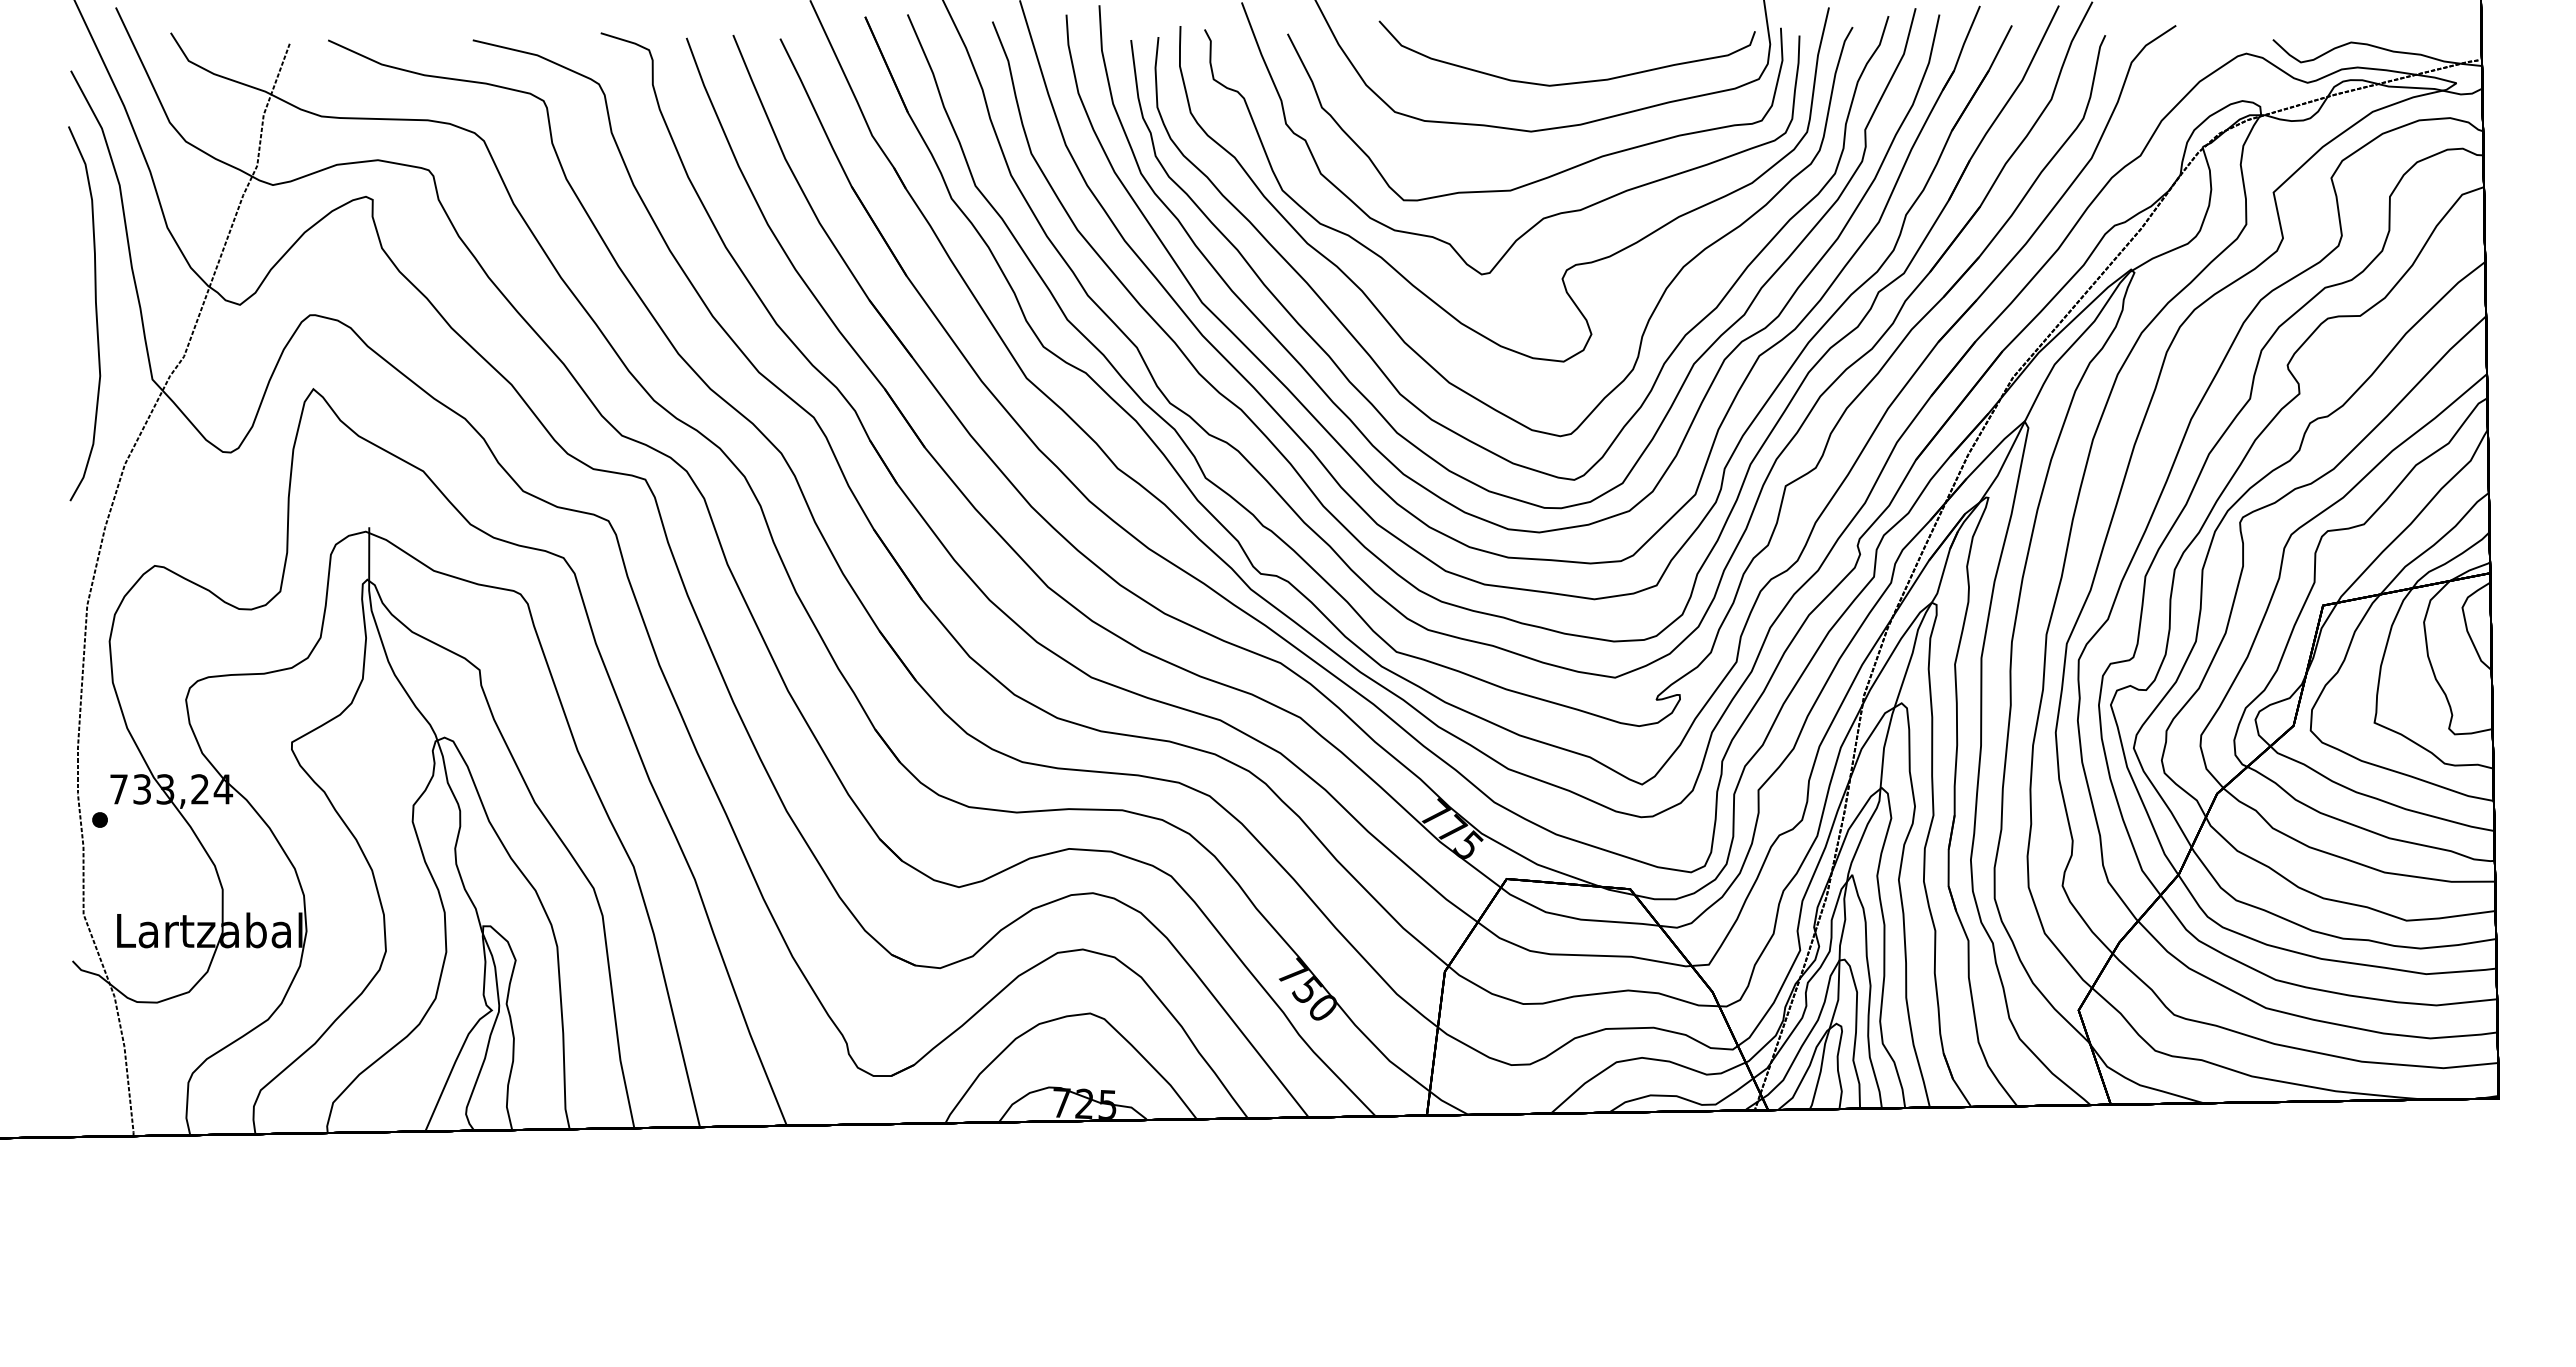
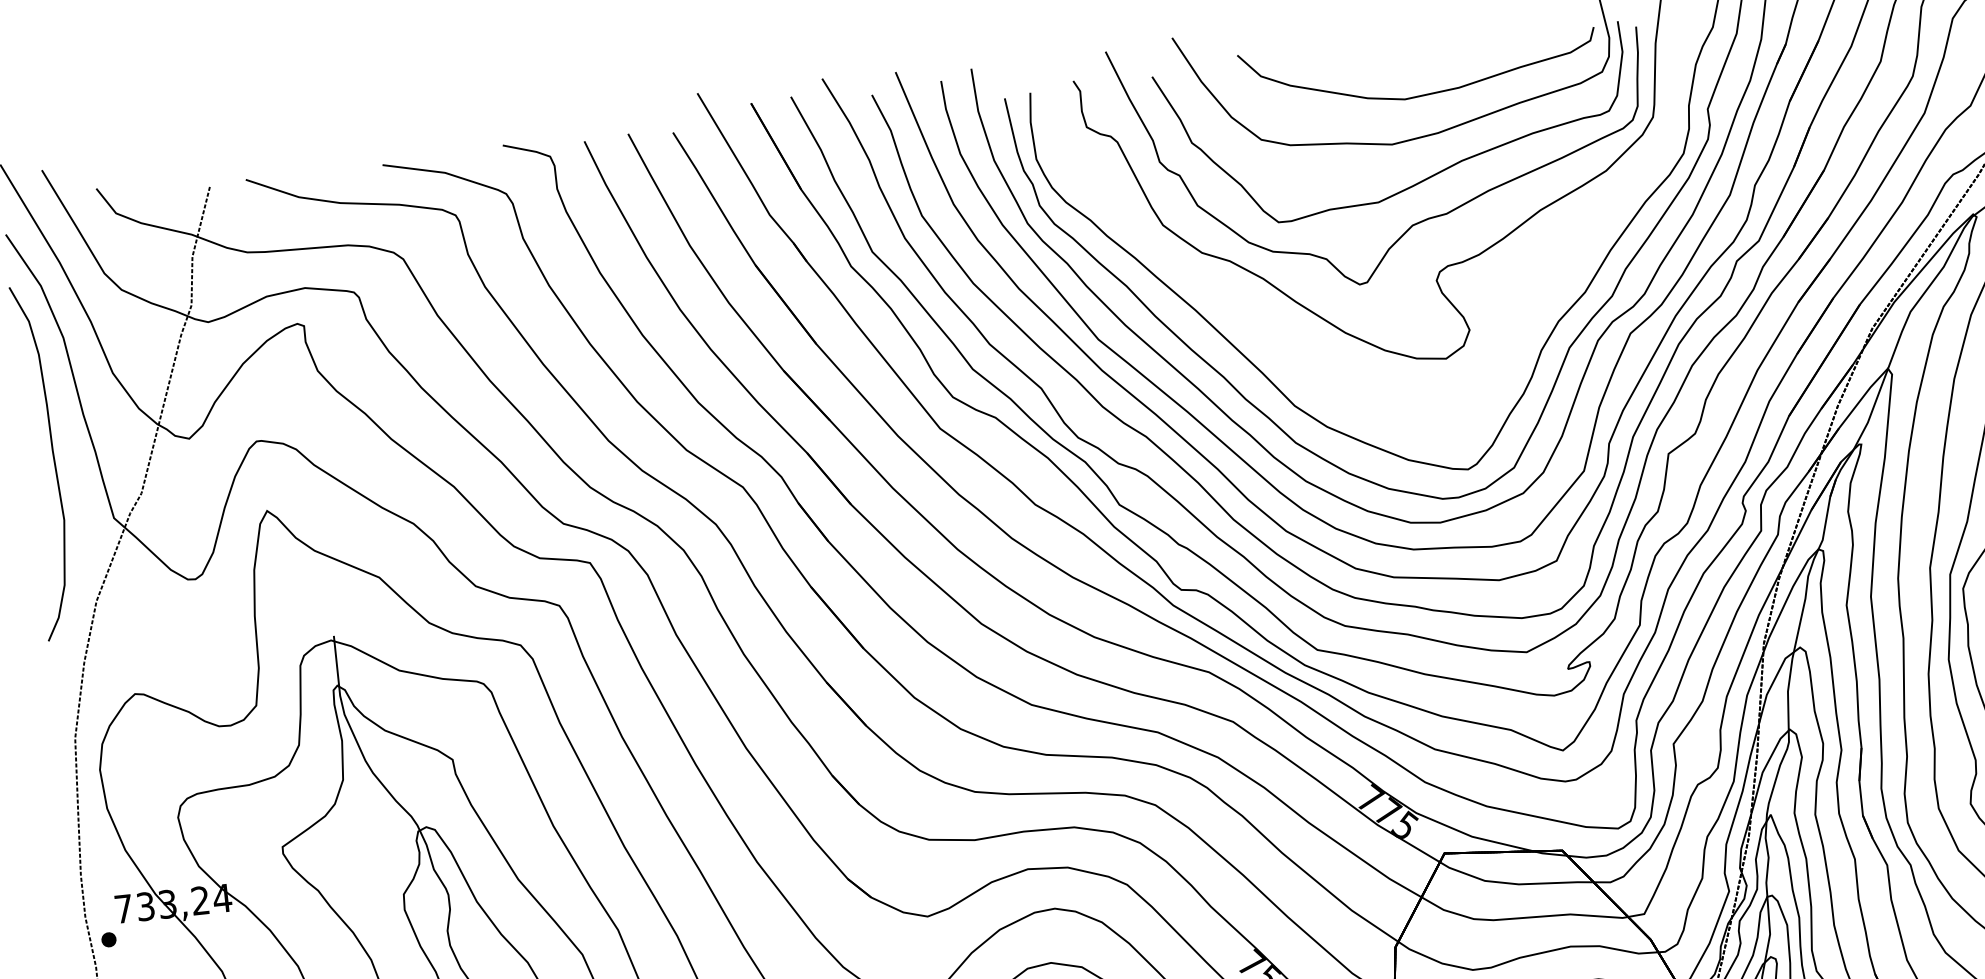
part: (1395, 329) -> (1283, 345), removed

